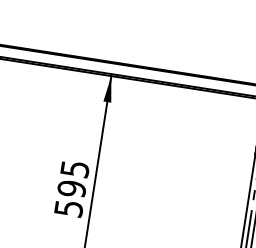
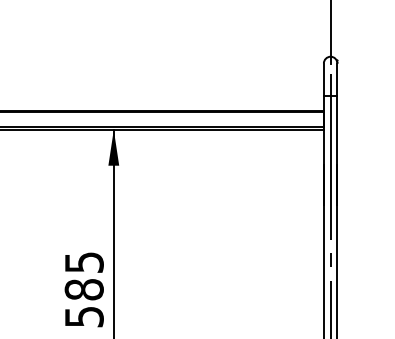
text: (71, 188) -> (83, 289), 595 -> 585

